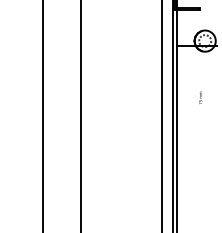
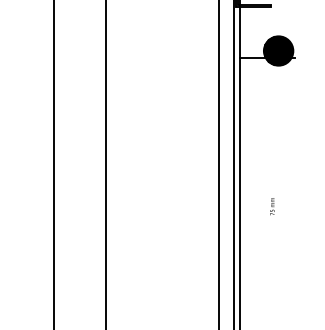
fill: (205, 40) -> (278, 50), added
text: (200, 97) -> (272, 206), moved

